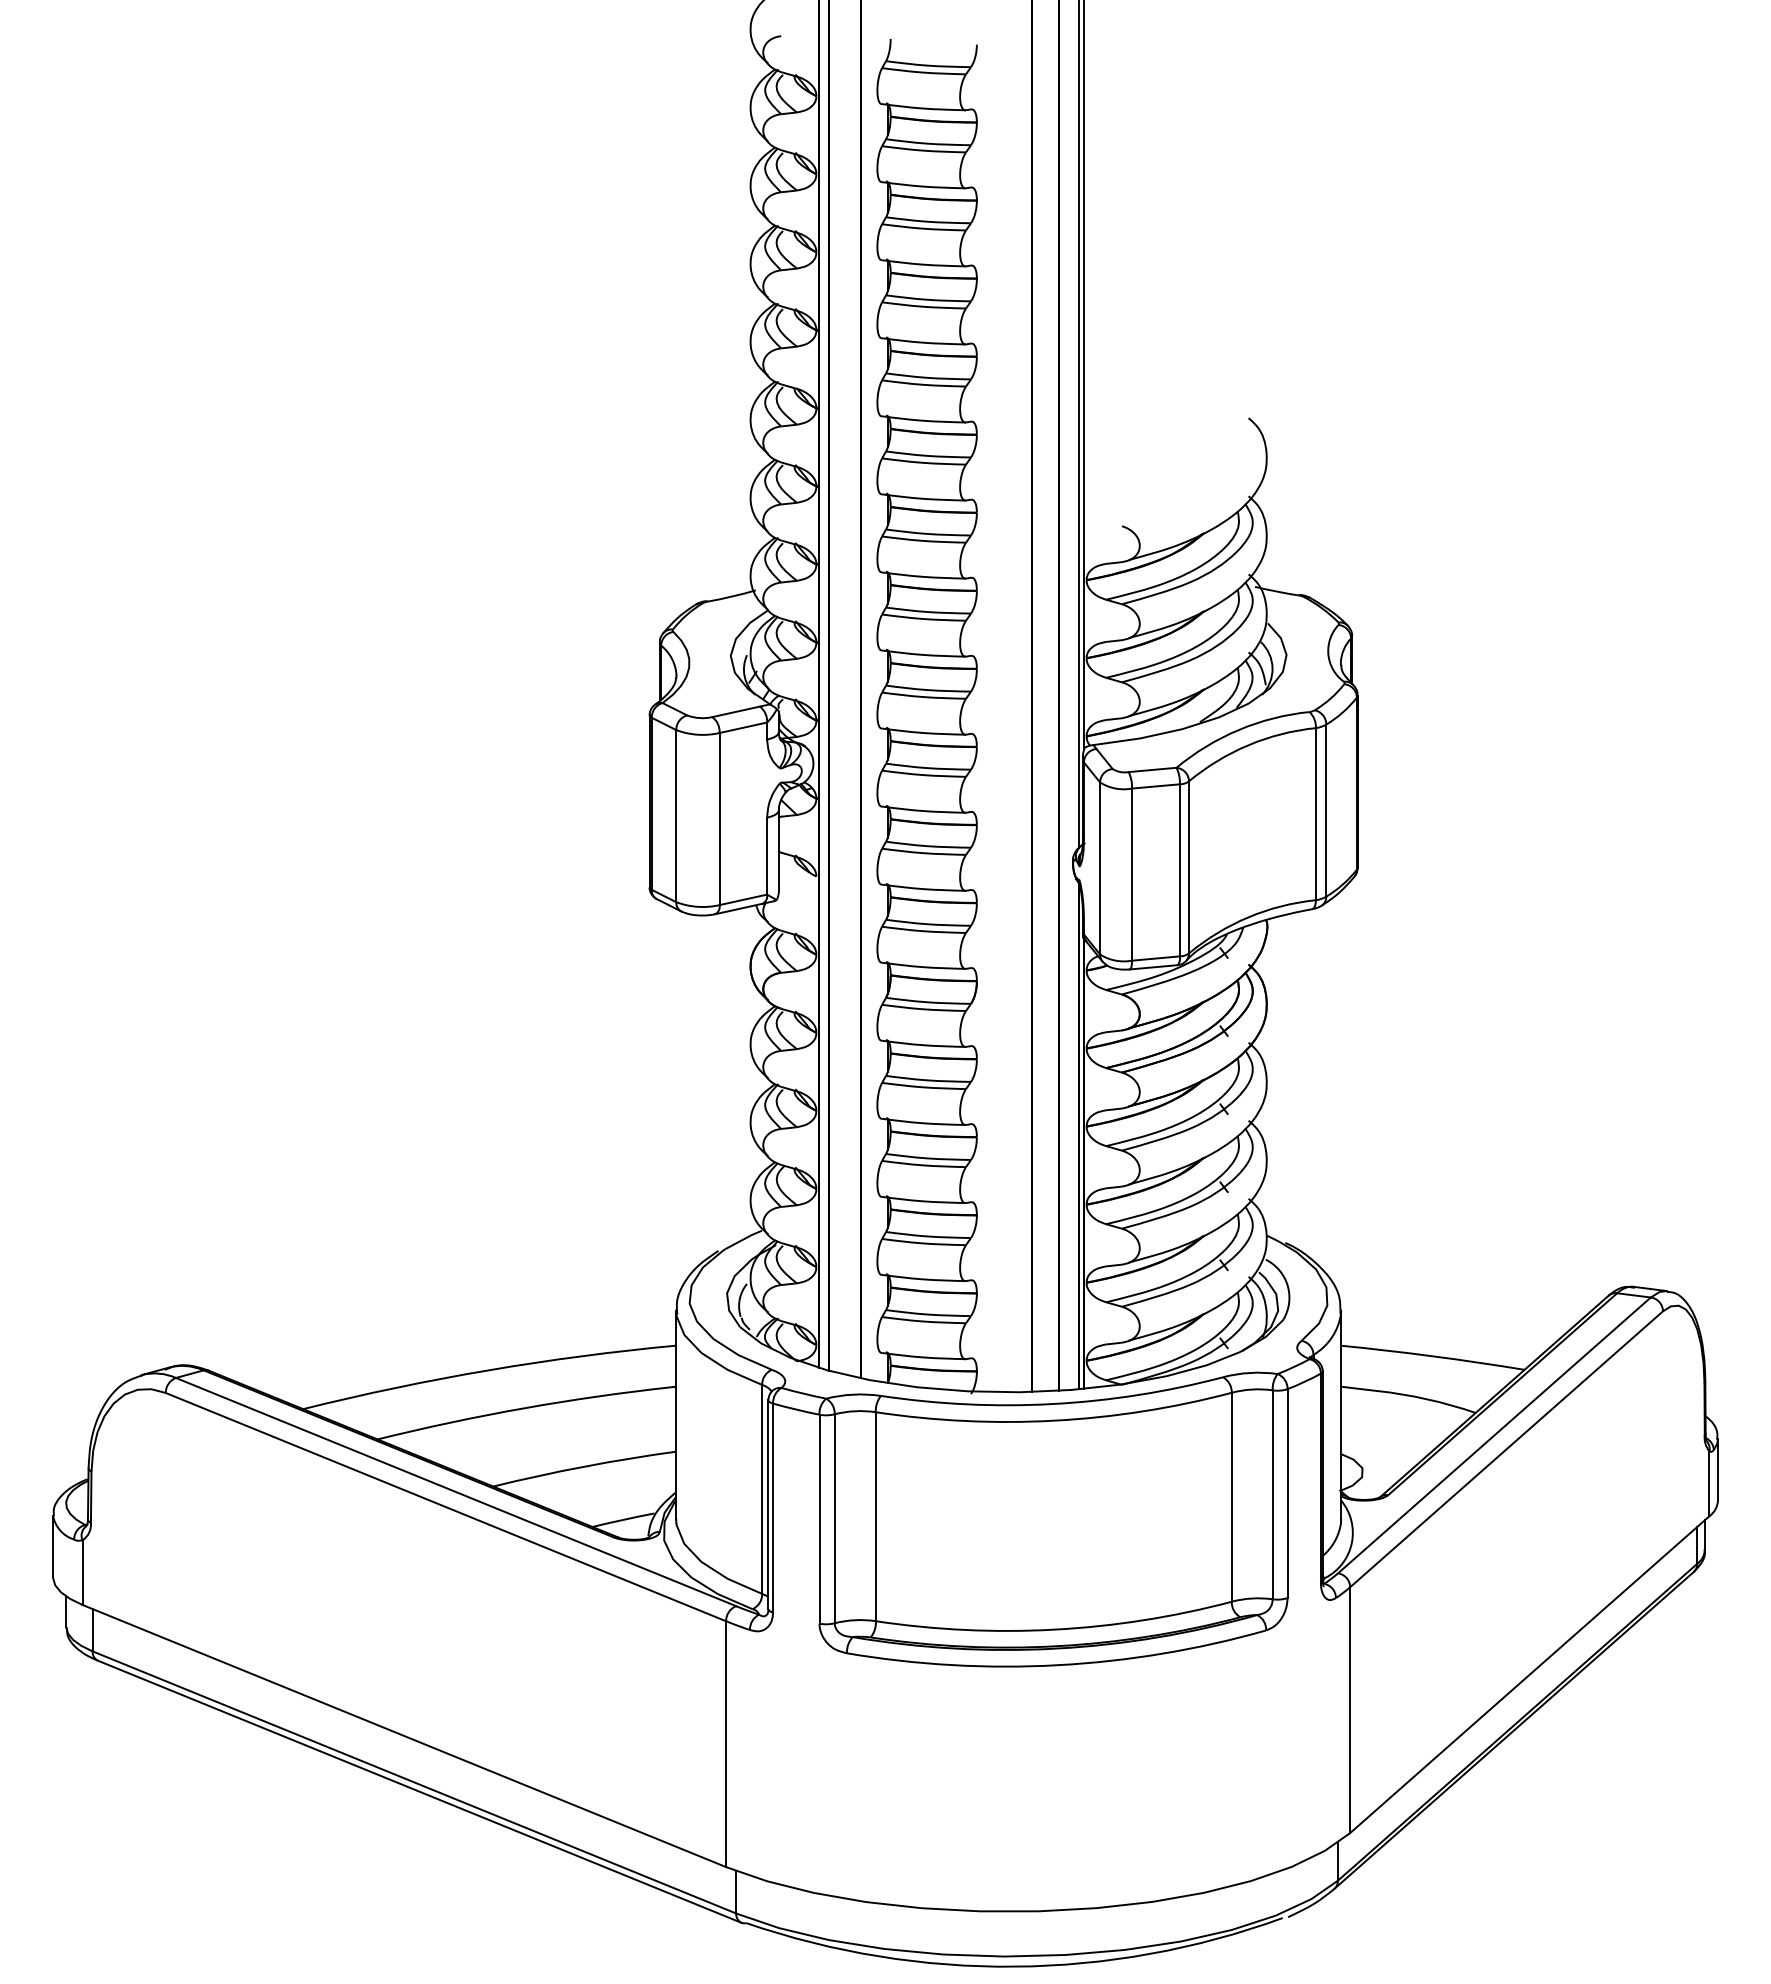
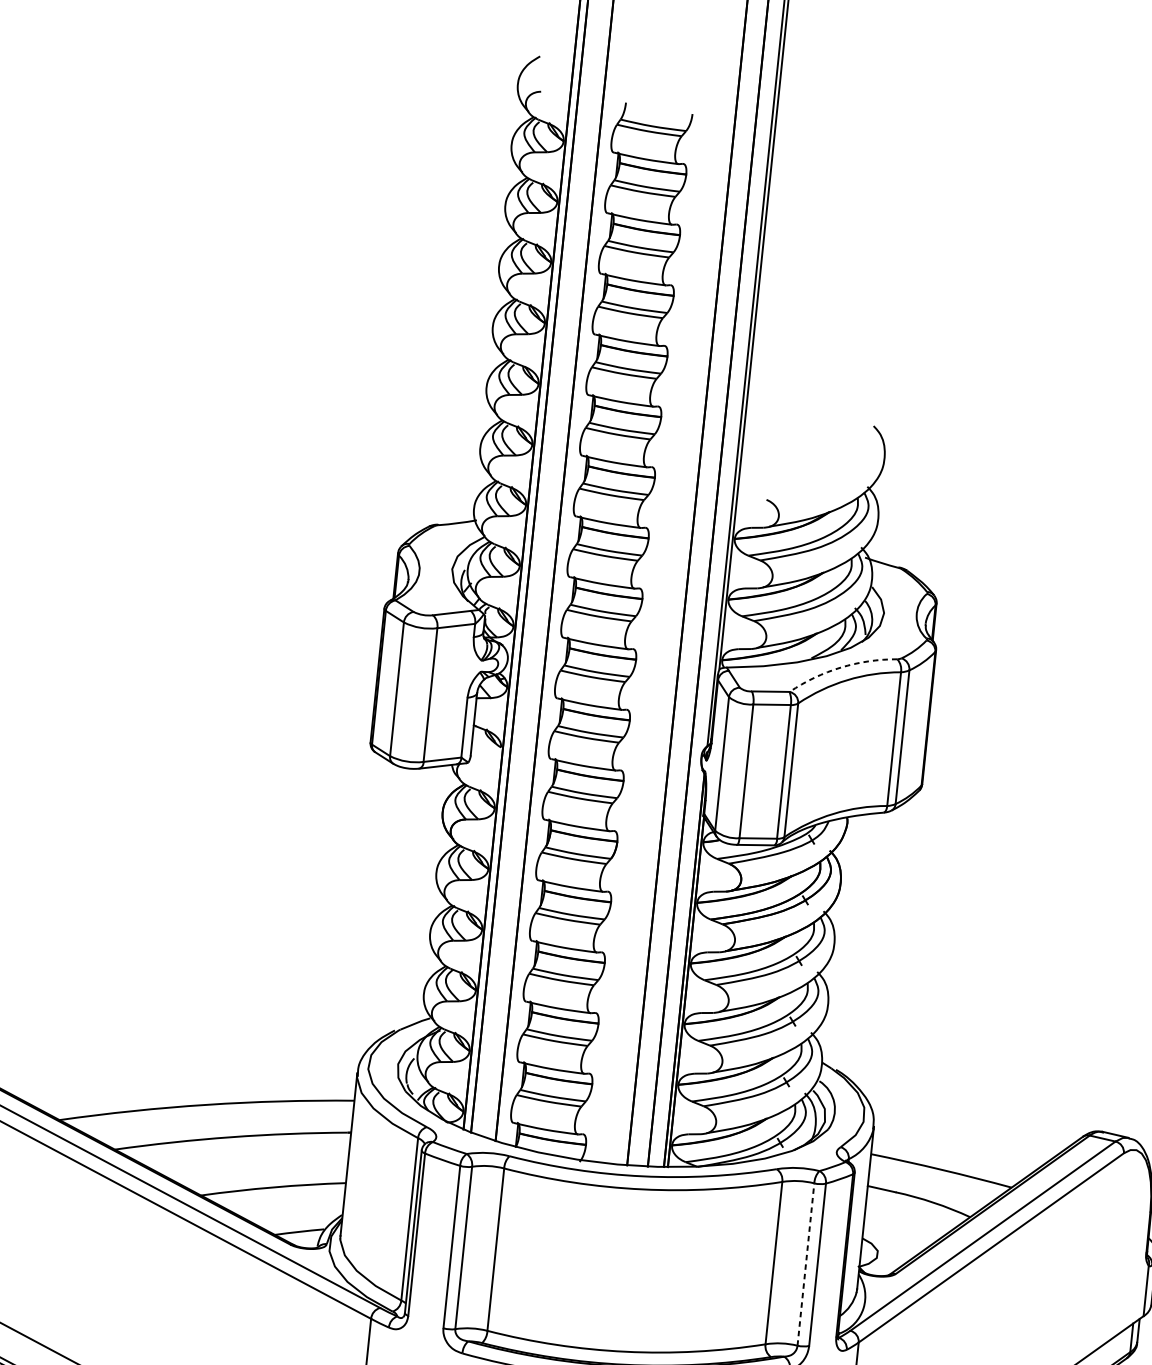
arc: (1238, 729) -> (840, 667), solid -> dashed
line: (1272, 1494) -> (805, 1264), solid -> dashed

